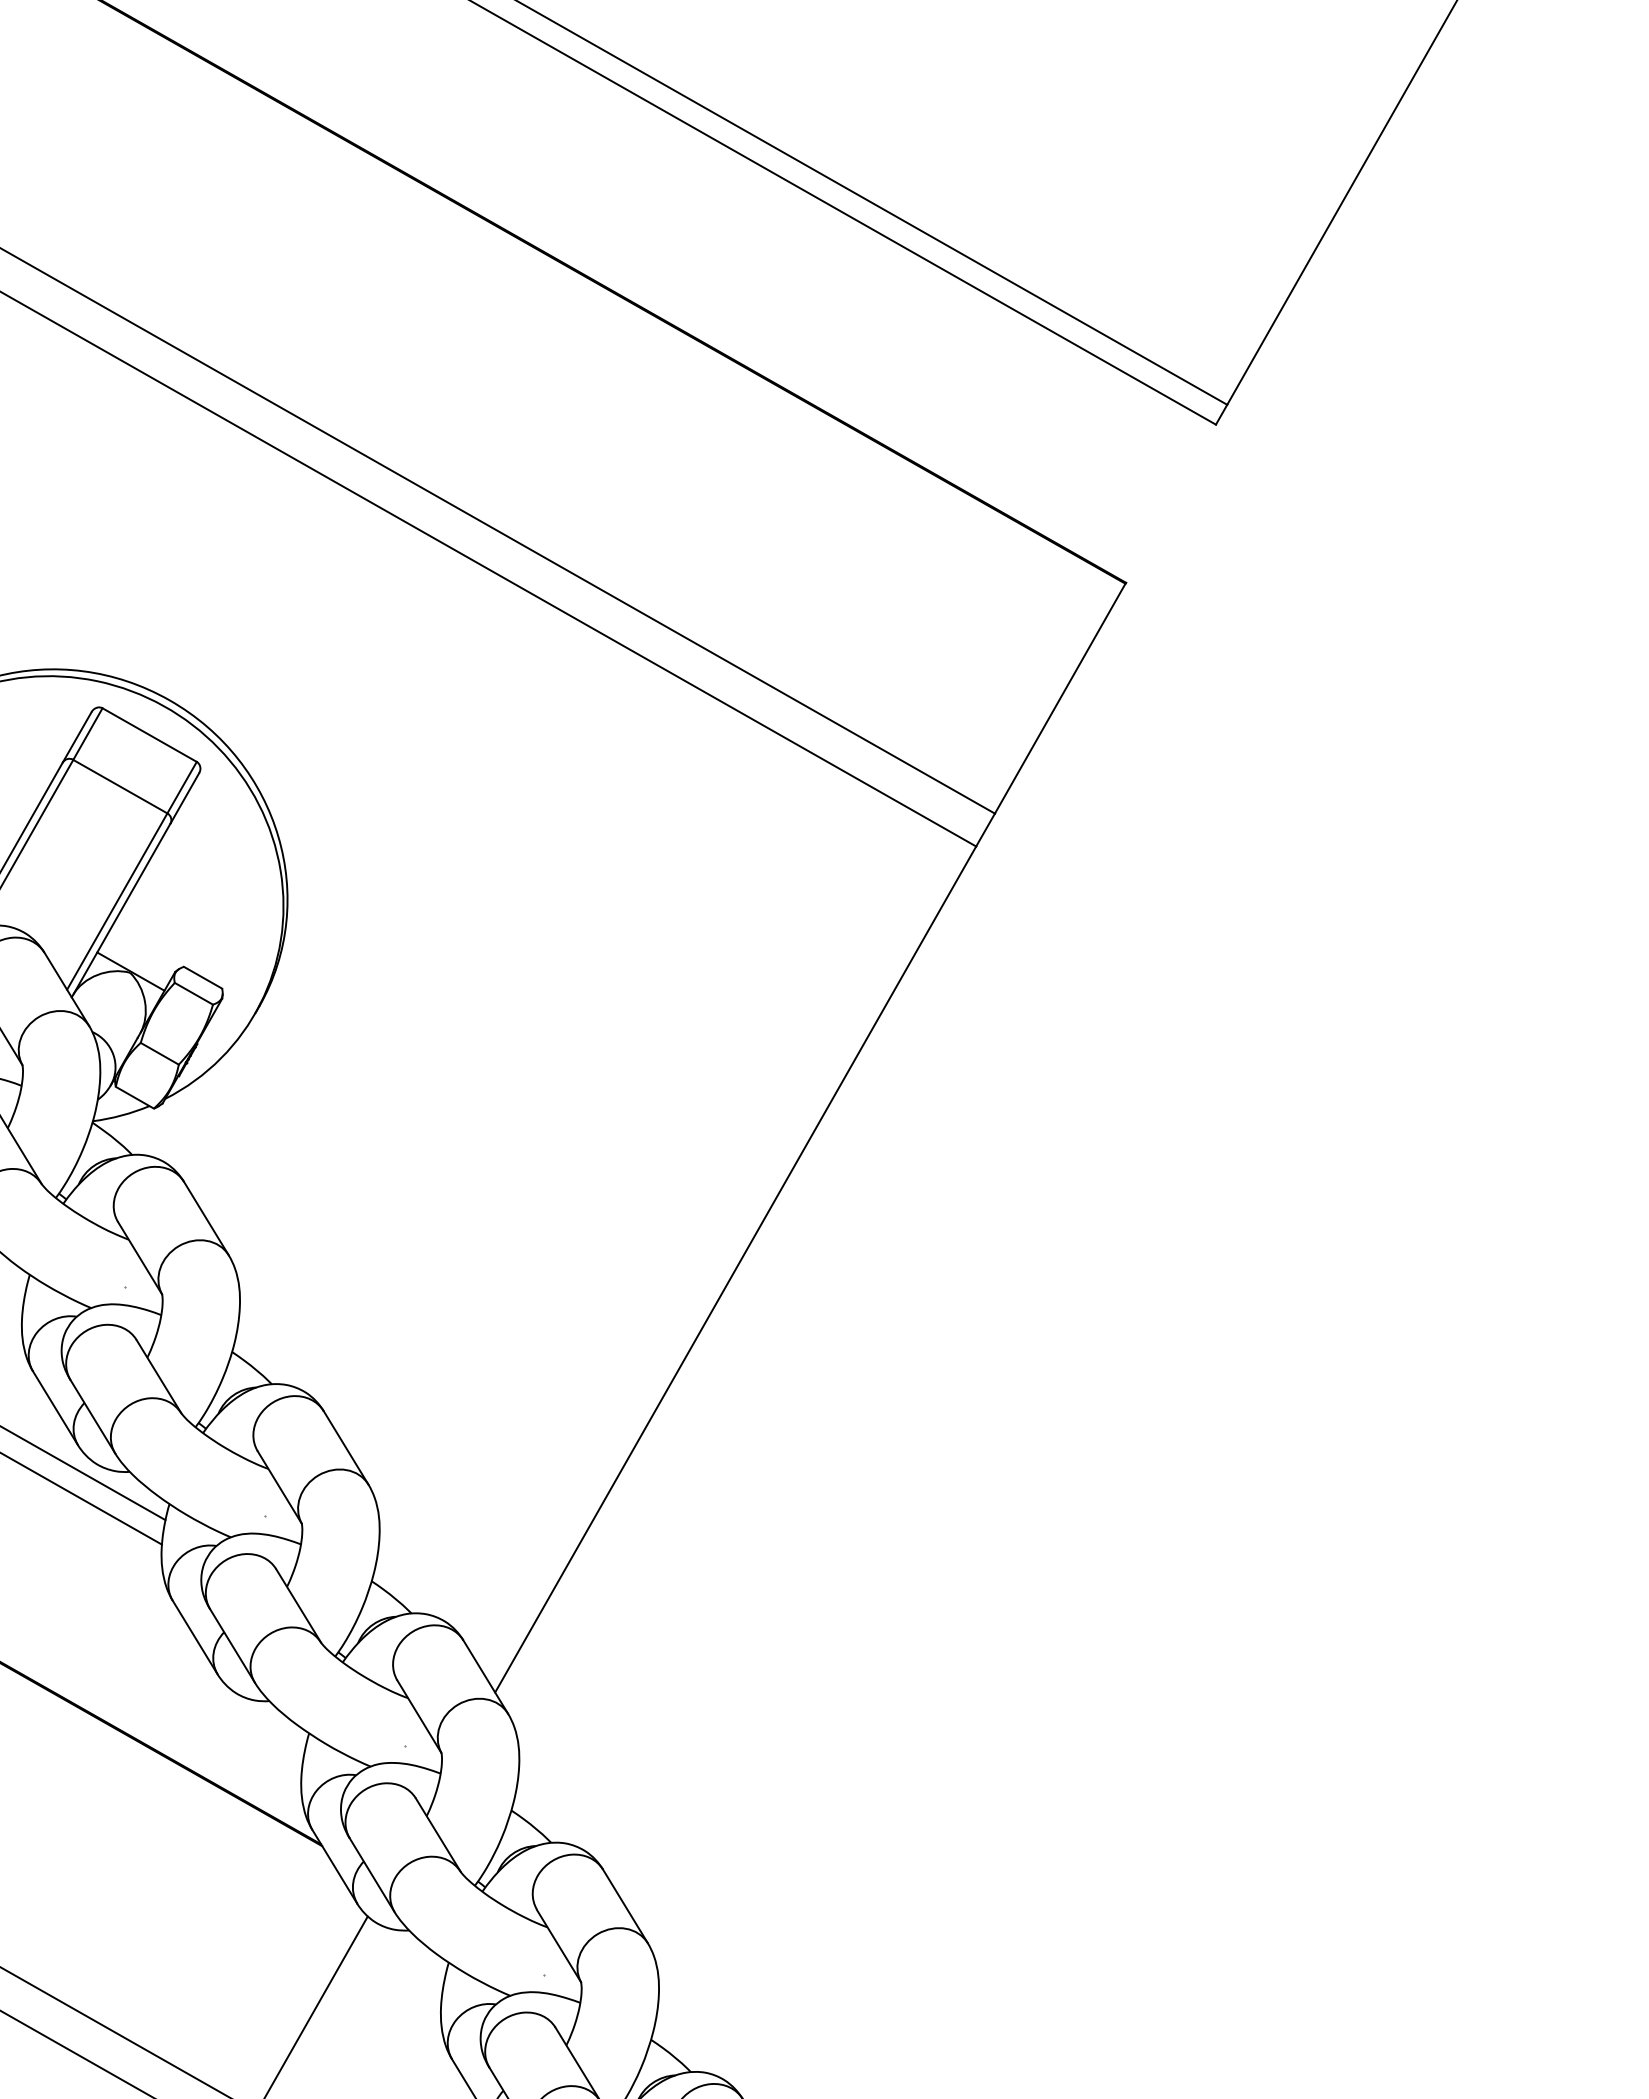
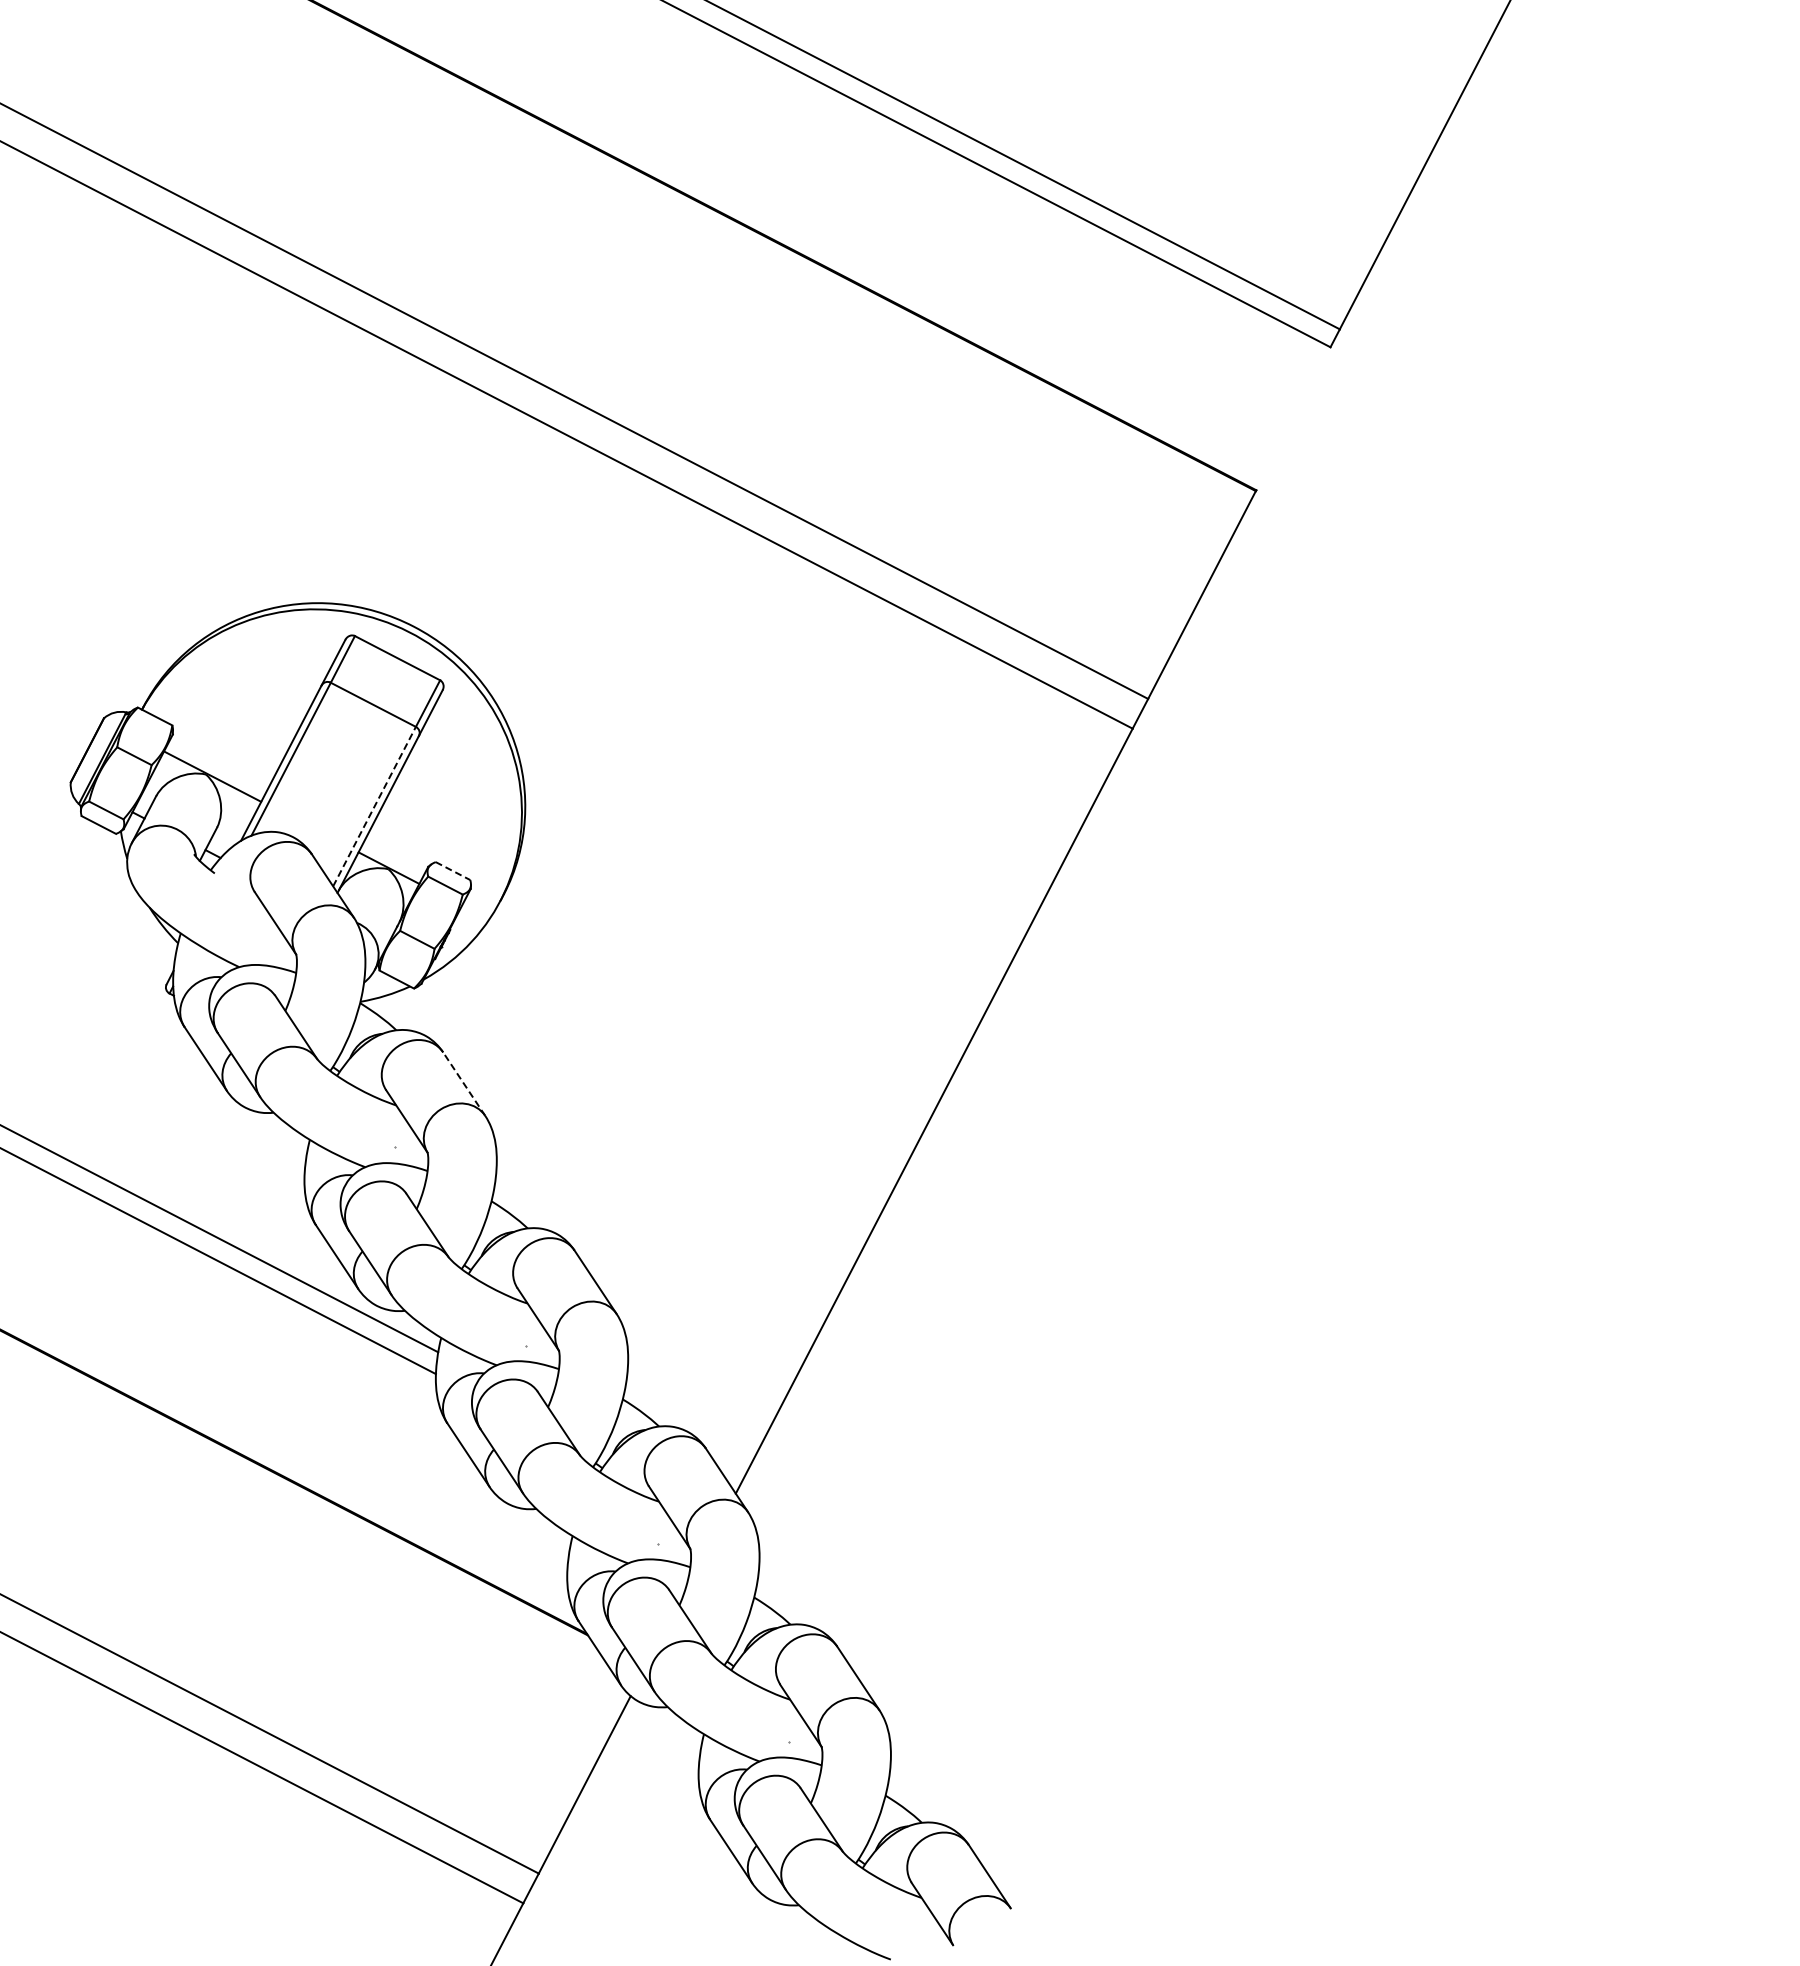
line: (117, 901) -> (374, 806), solid -> dashed
line: (203, 978) -> (453, 871), solid -> dashed
line: (205, 1217) -> (463, 1083), solid -> dashed

